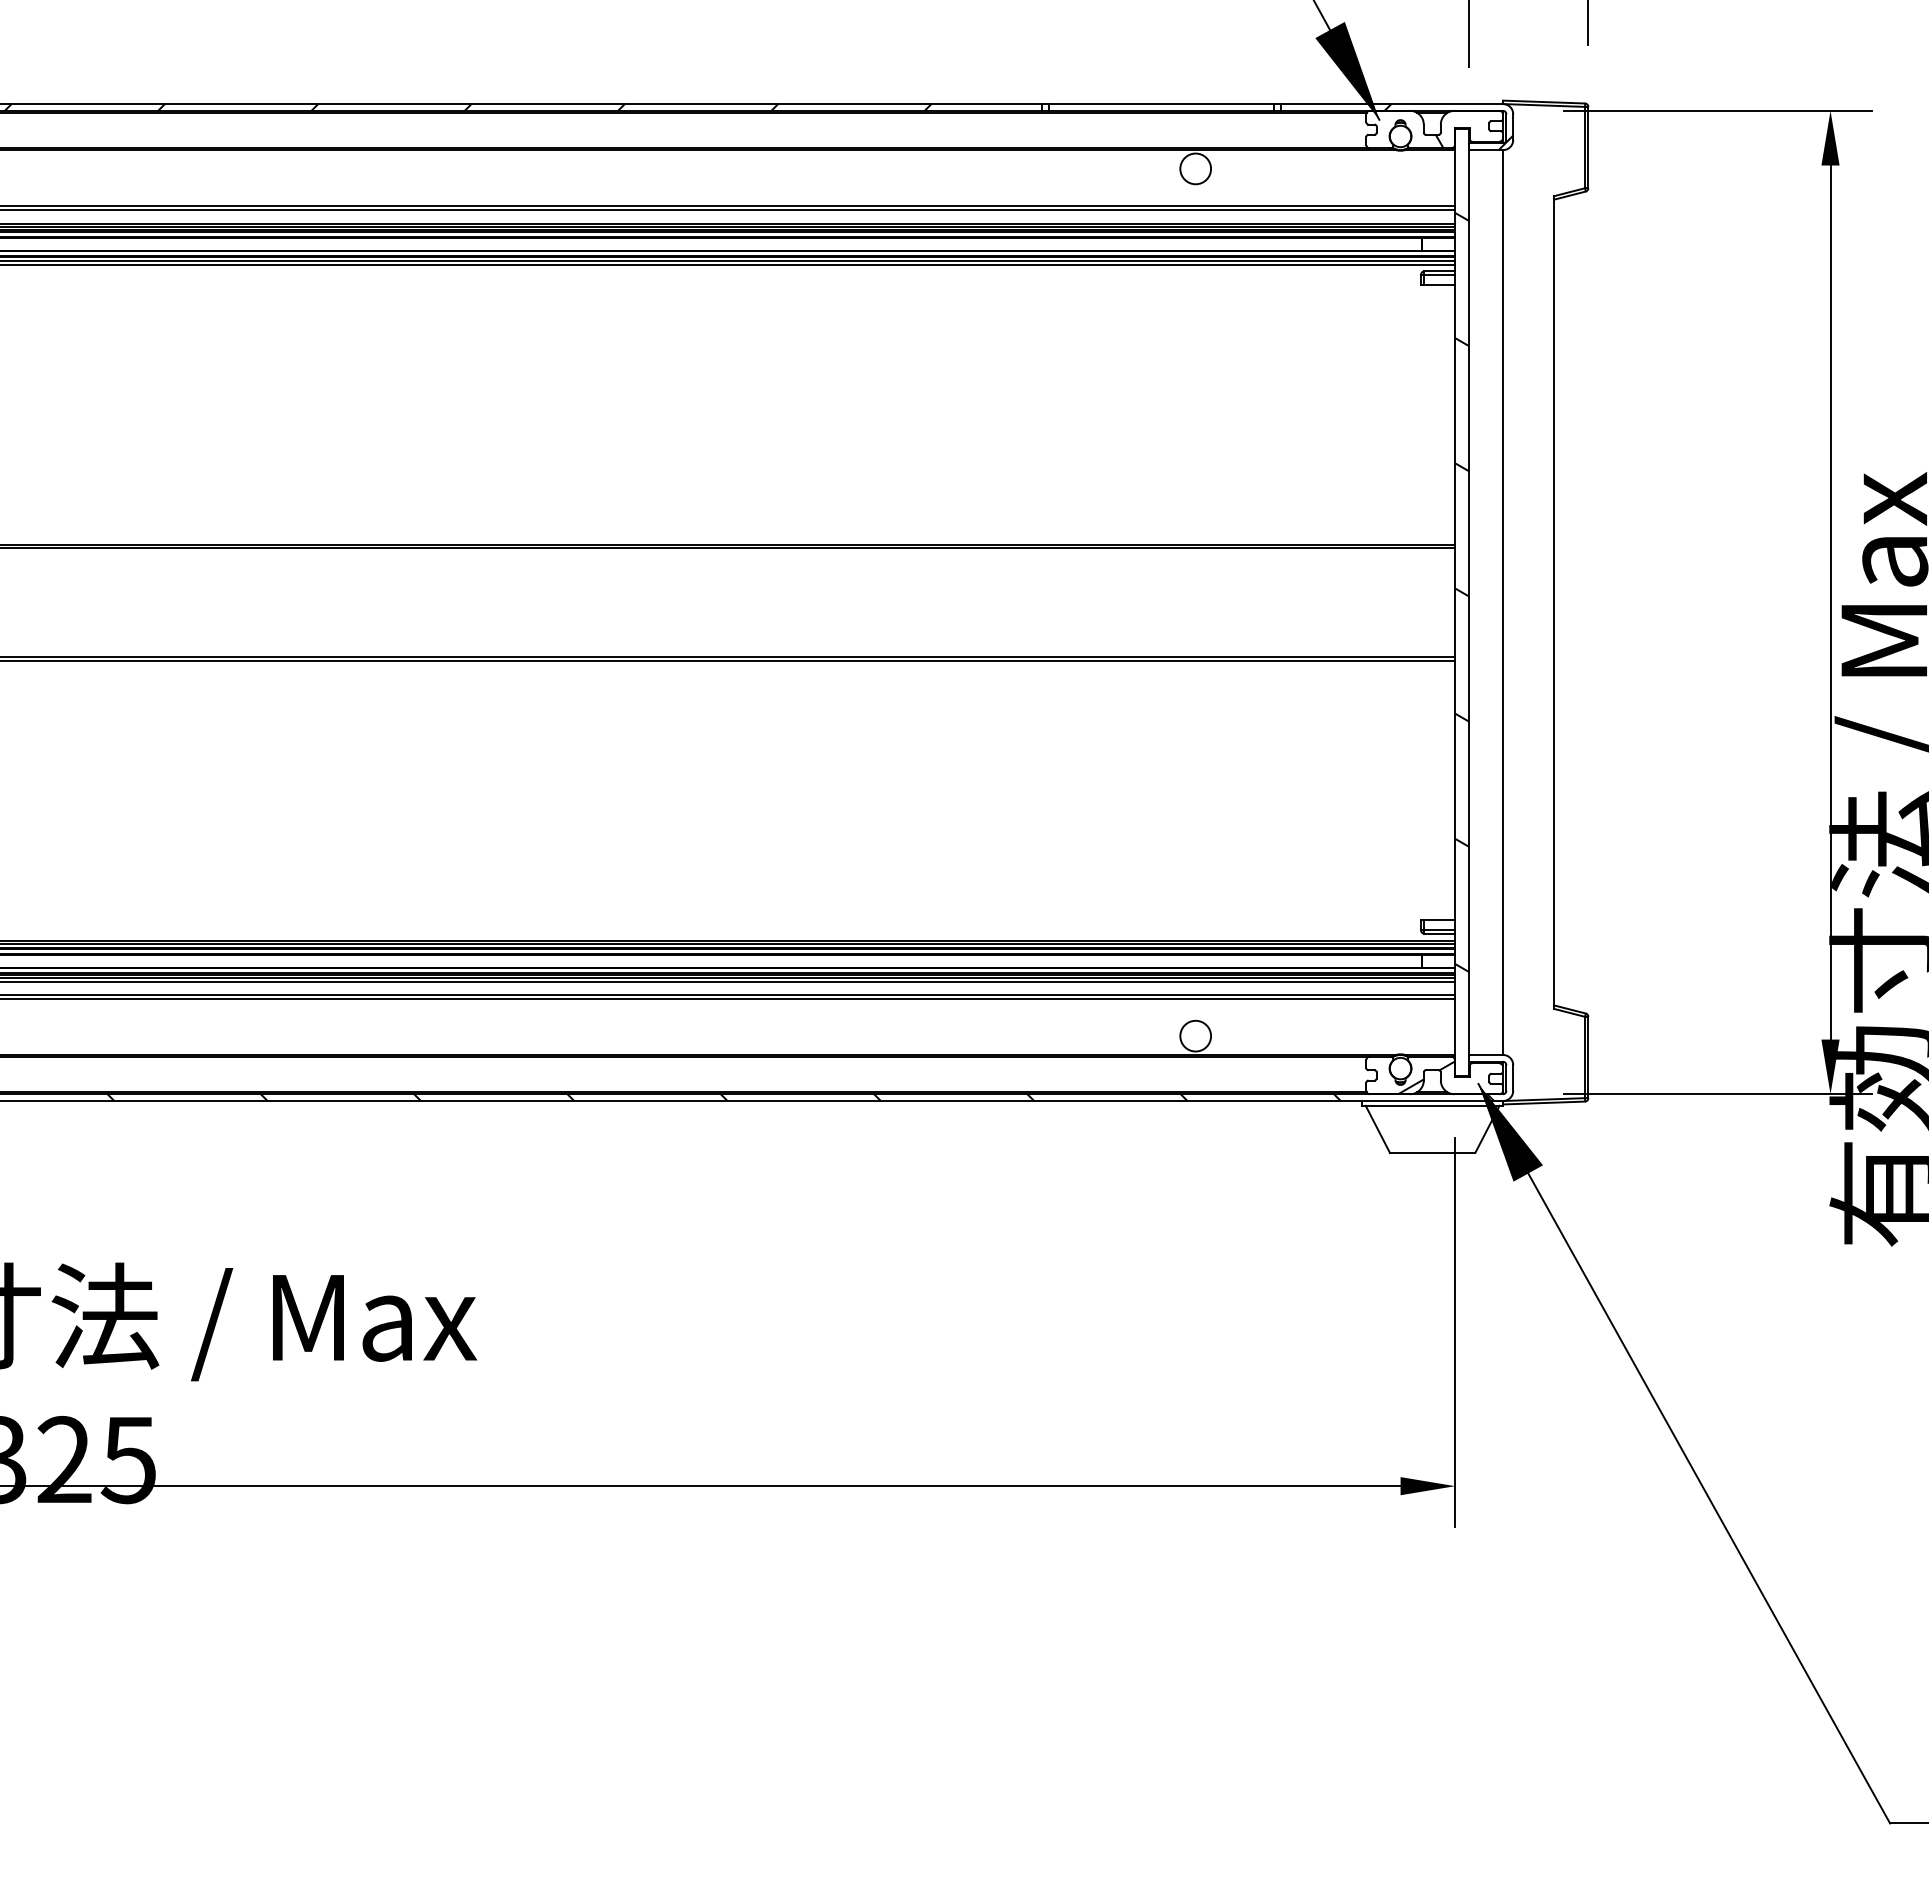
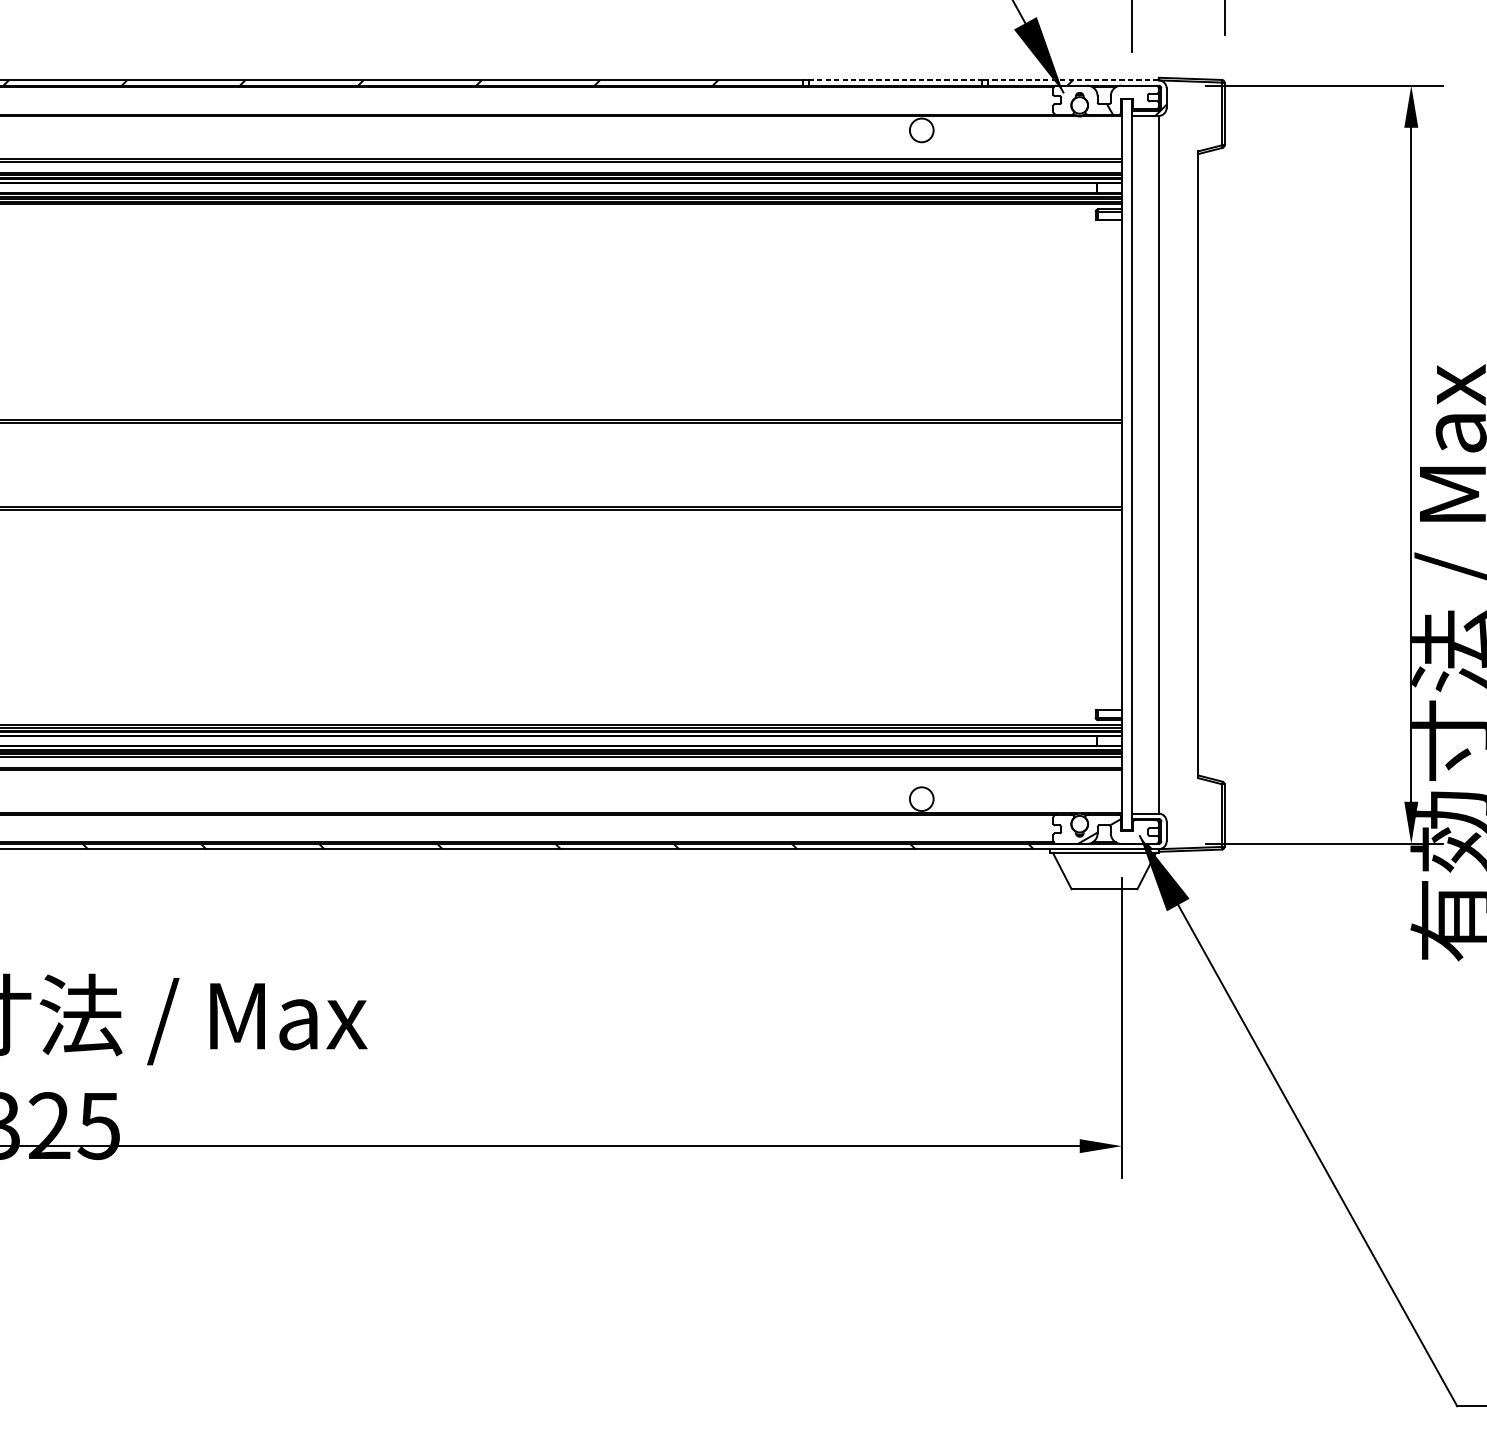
line: (1161, 104) -> (895, 80), solid -> dashed
line: (1392, 104) -> (1073, 80), solid -> dashed
hatch: (1461, 591) -> (1126, 456), removed

